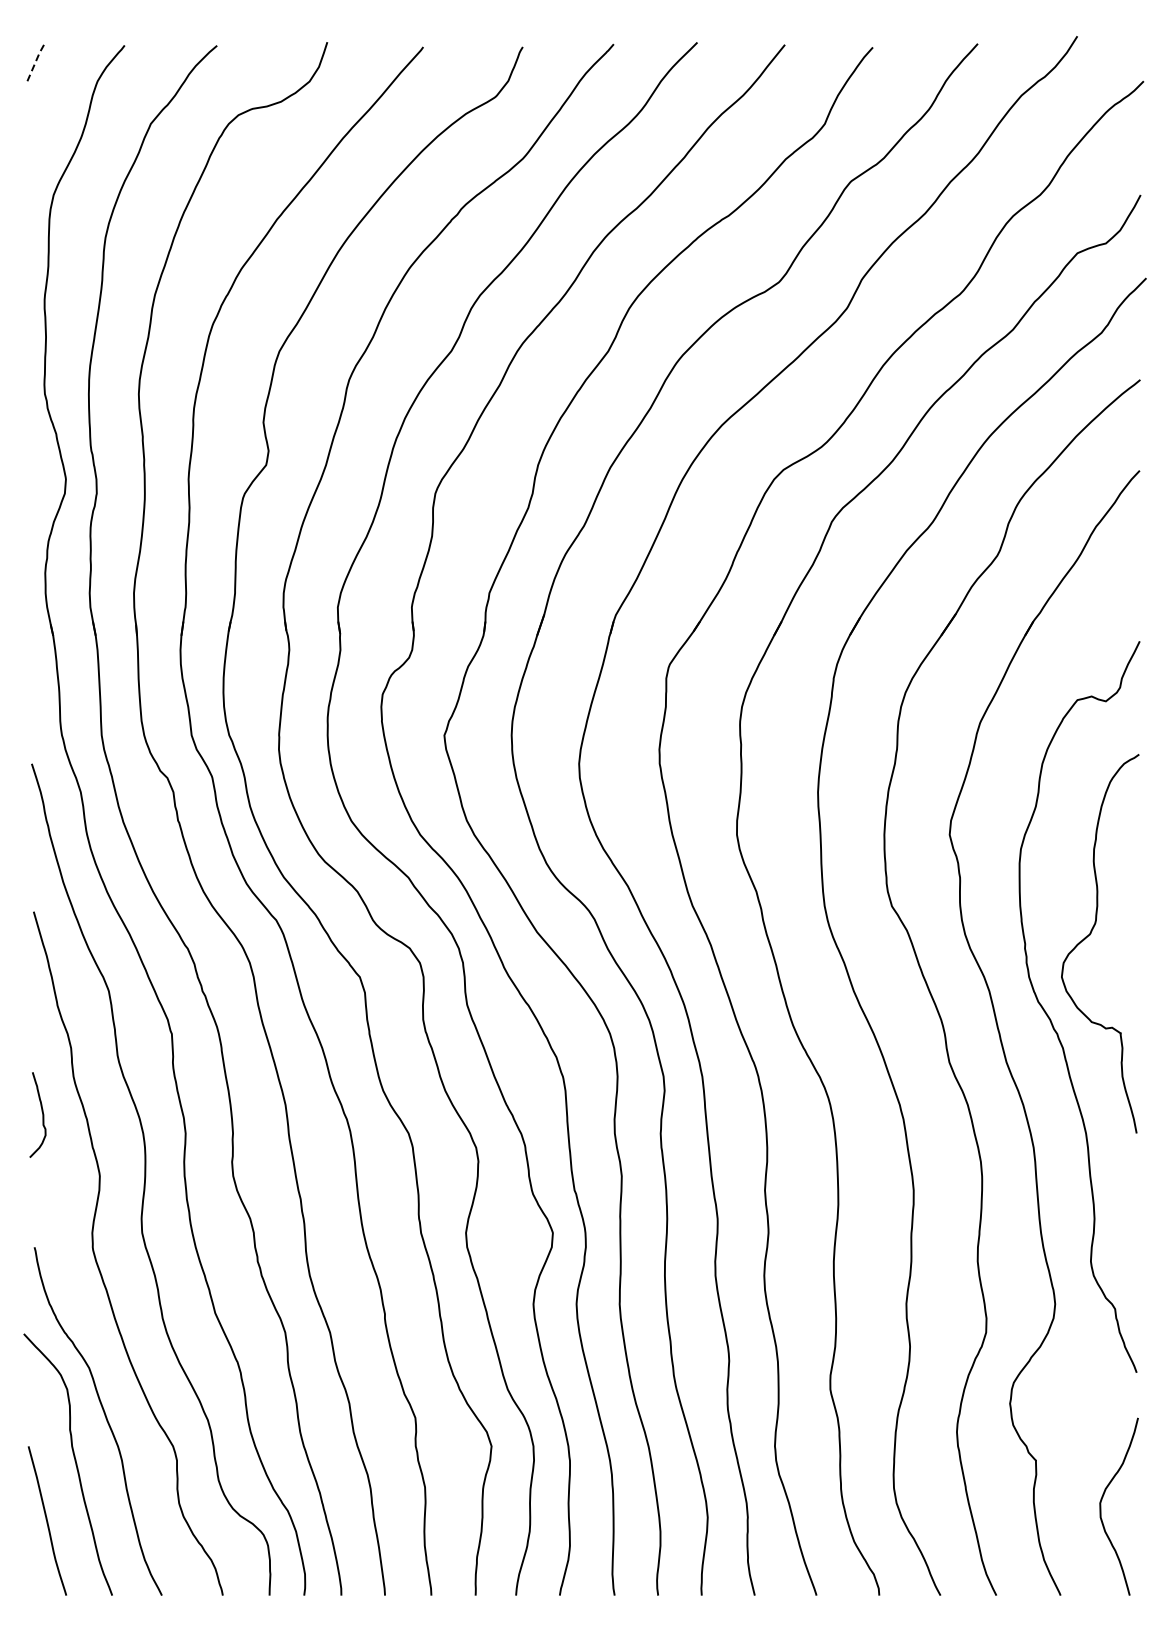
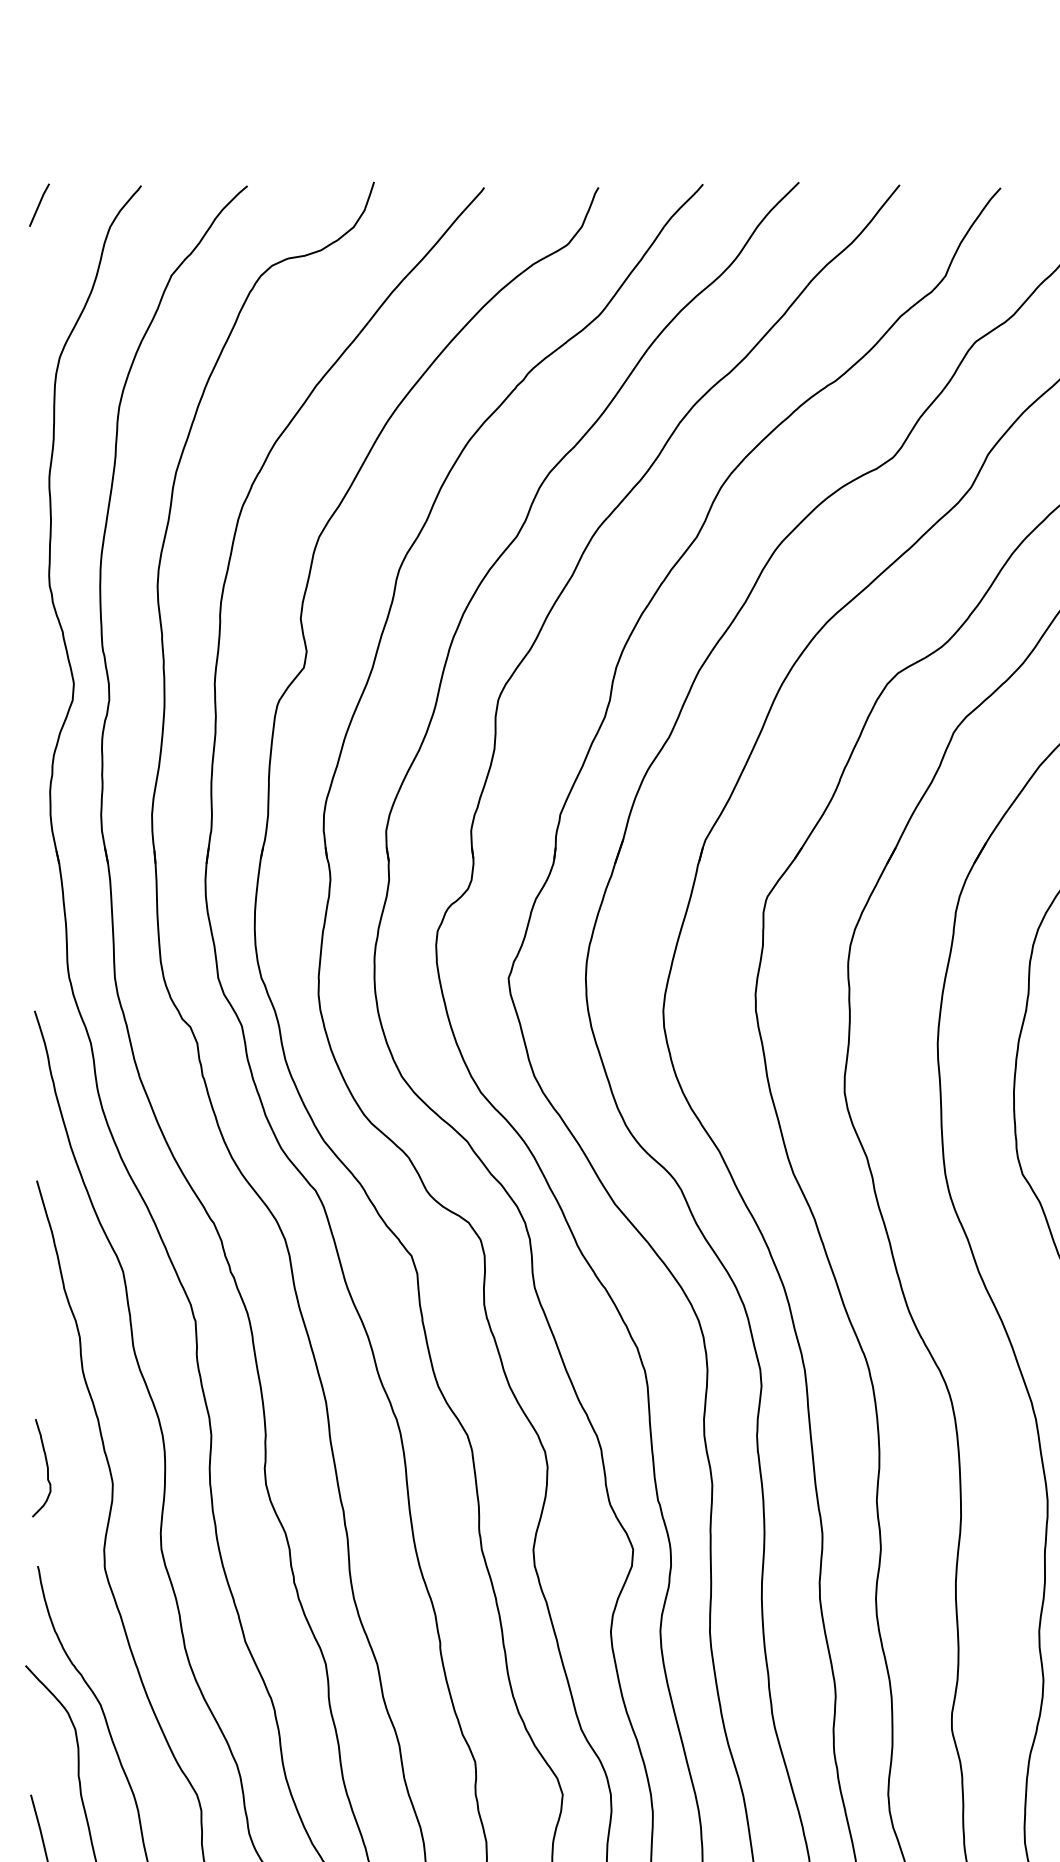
line: (36, 61) -> (40, 204), dashed -> solid
curve: (41, 1111) -> (45, 1464), moved

